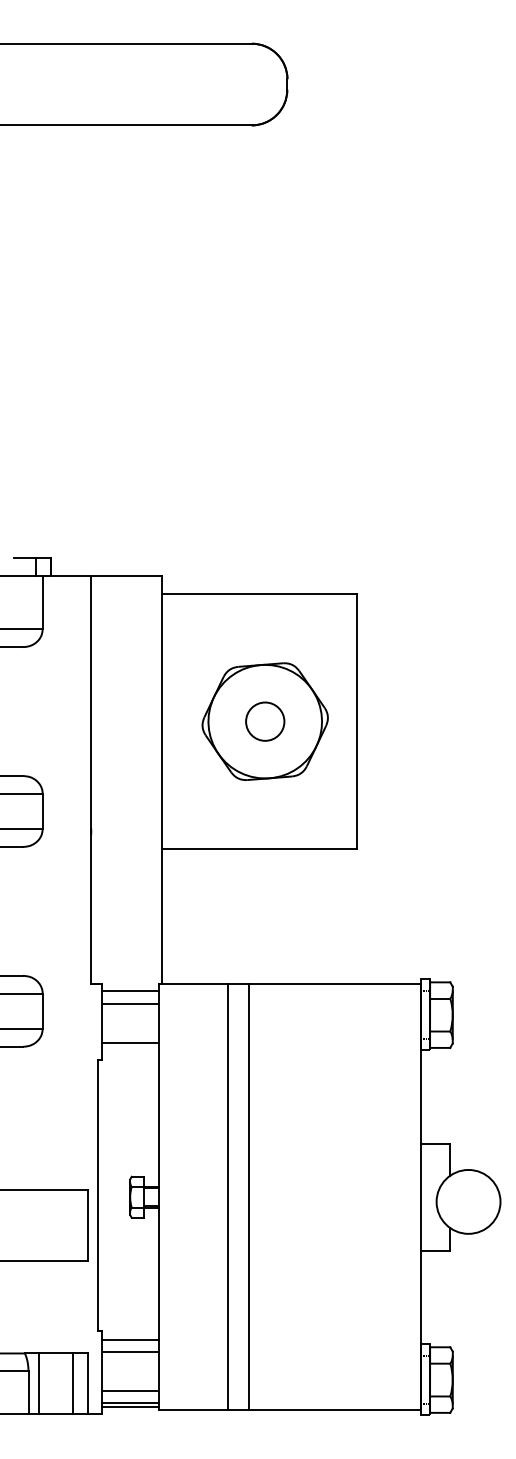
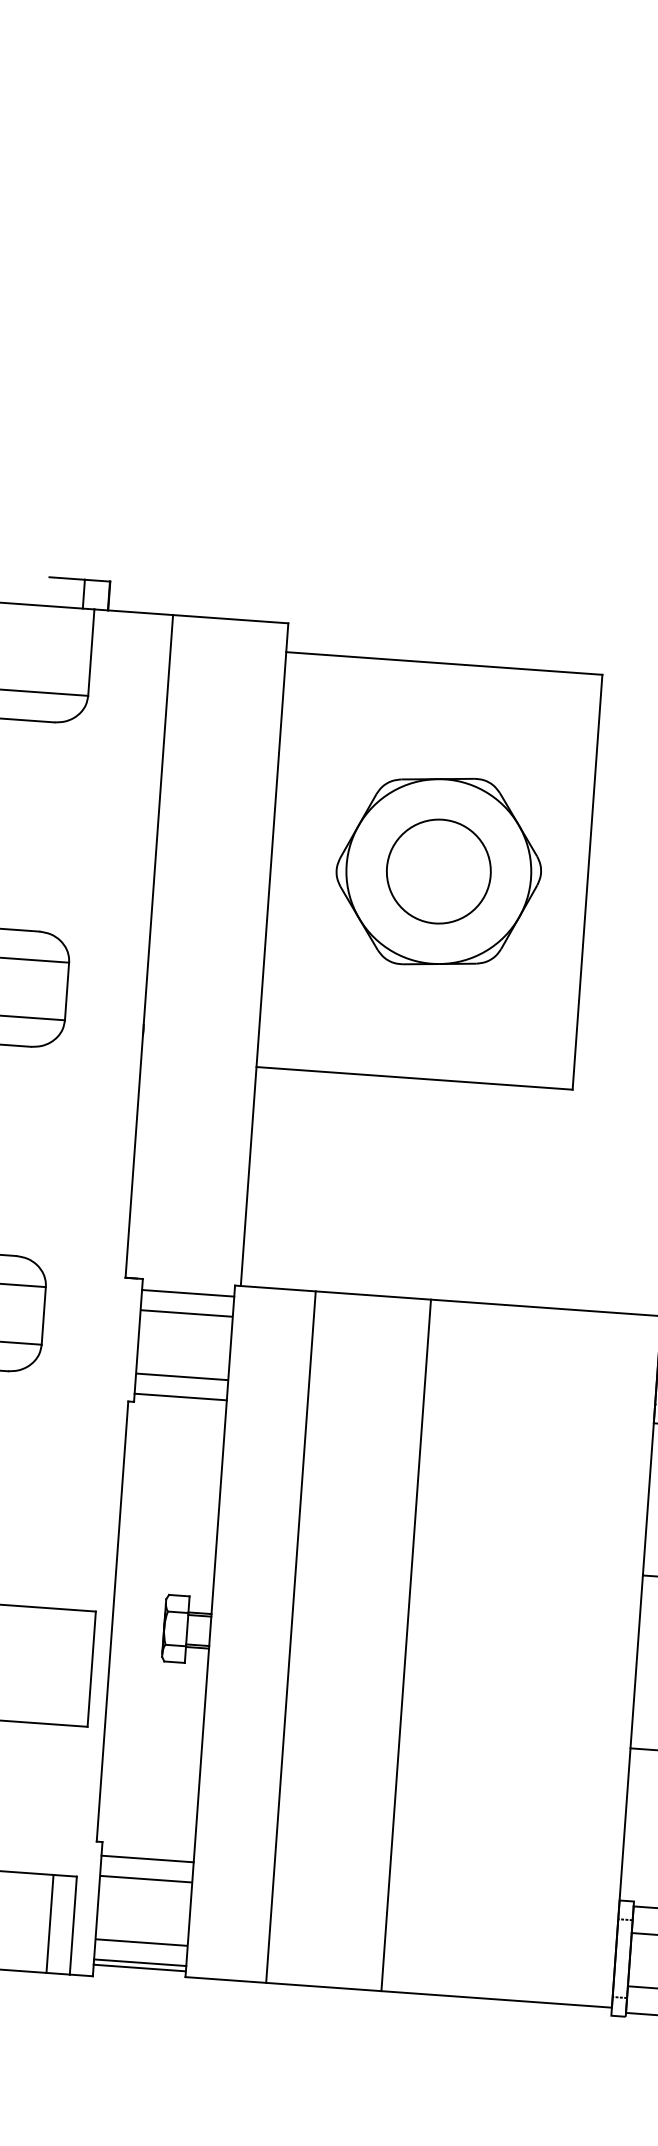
circle: (265, 721) -> (439, 871), size x1.67
line: (129, 1055) -> (179, 1397), added
line: (228, 1197) -> (291, 1637), moved
line: (249, 1197) -> (406, 1645), moved

